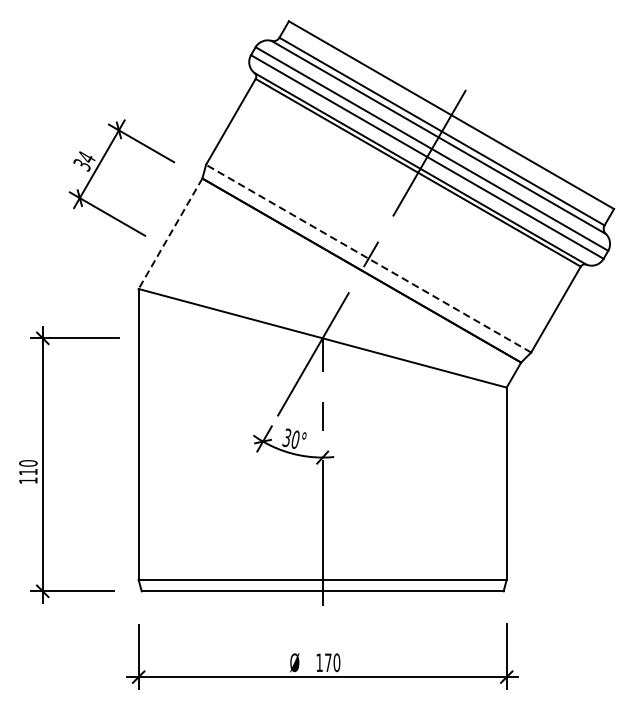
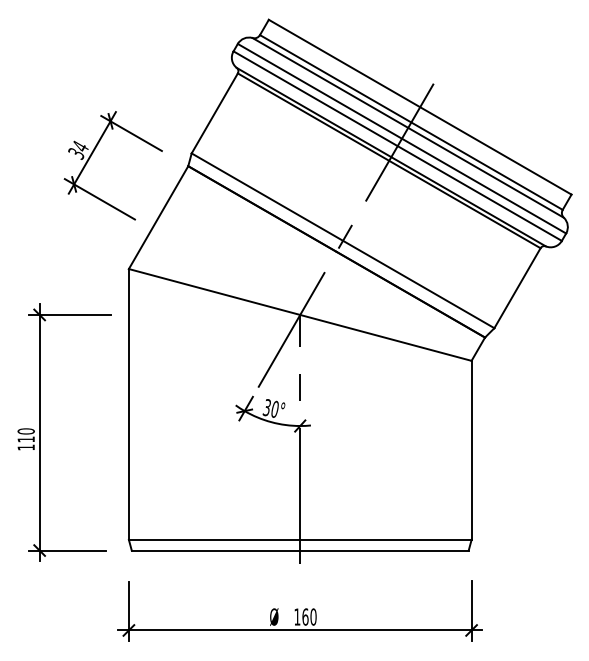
line: (170, 234) -> (158, 218), dashed -> solid
line: (369, 258) -> (343, 240), dashed -> solid
text: (328, 662) -> (305, 616), 170 -> 160

